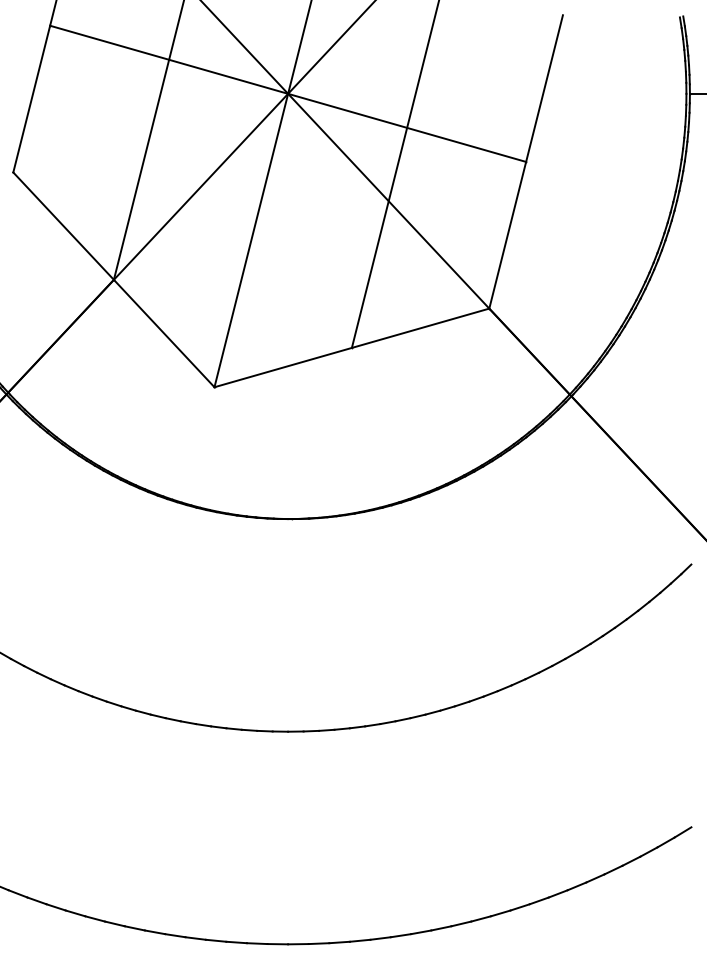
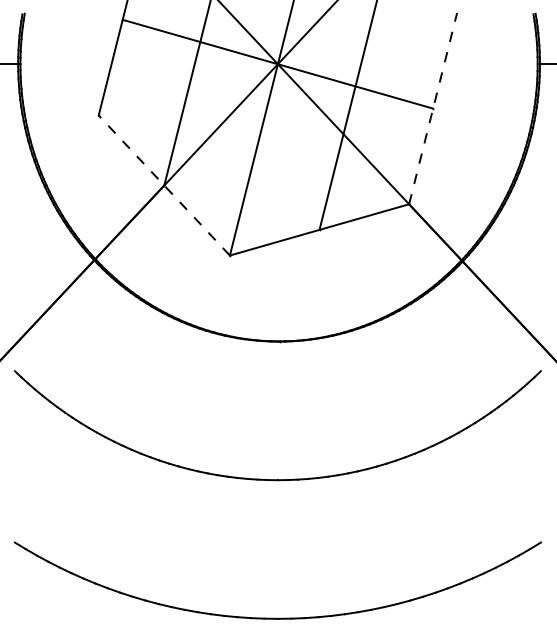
line: (526, 161) -> (433, 108), solid -> dashed
line: (114, 279) -> (164, 185), solid -> dashed

